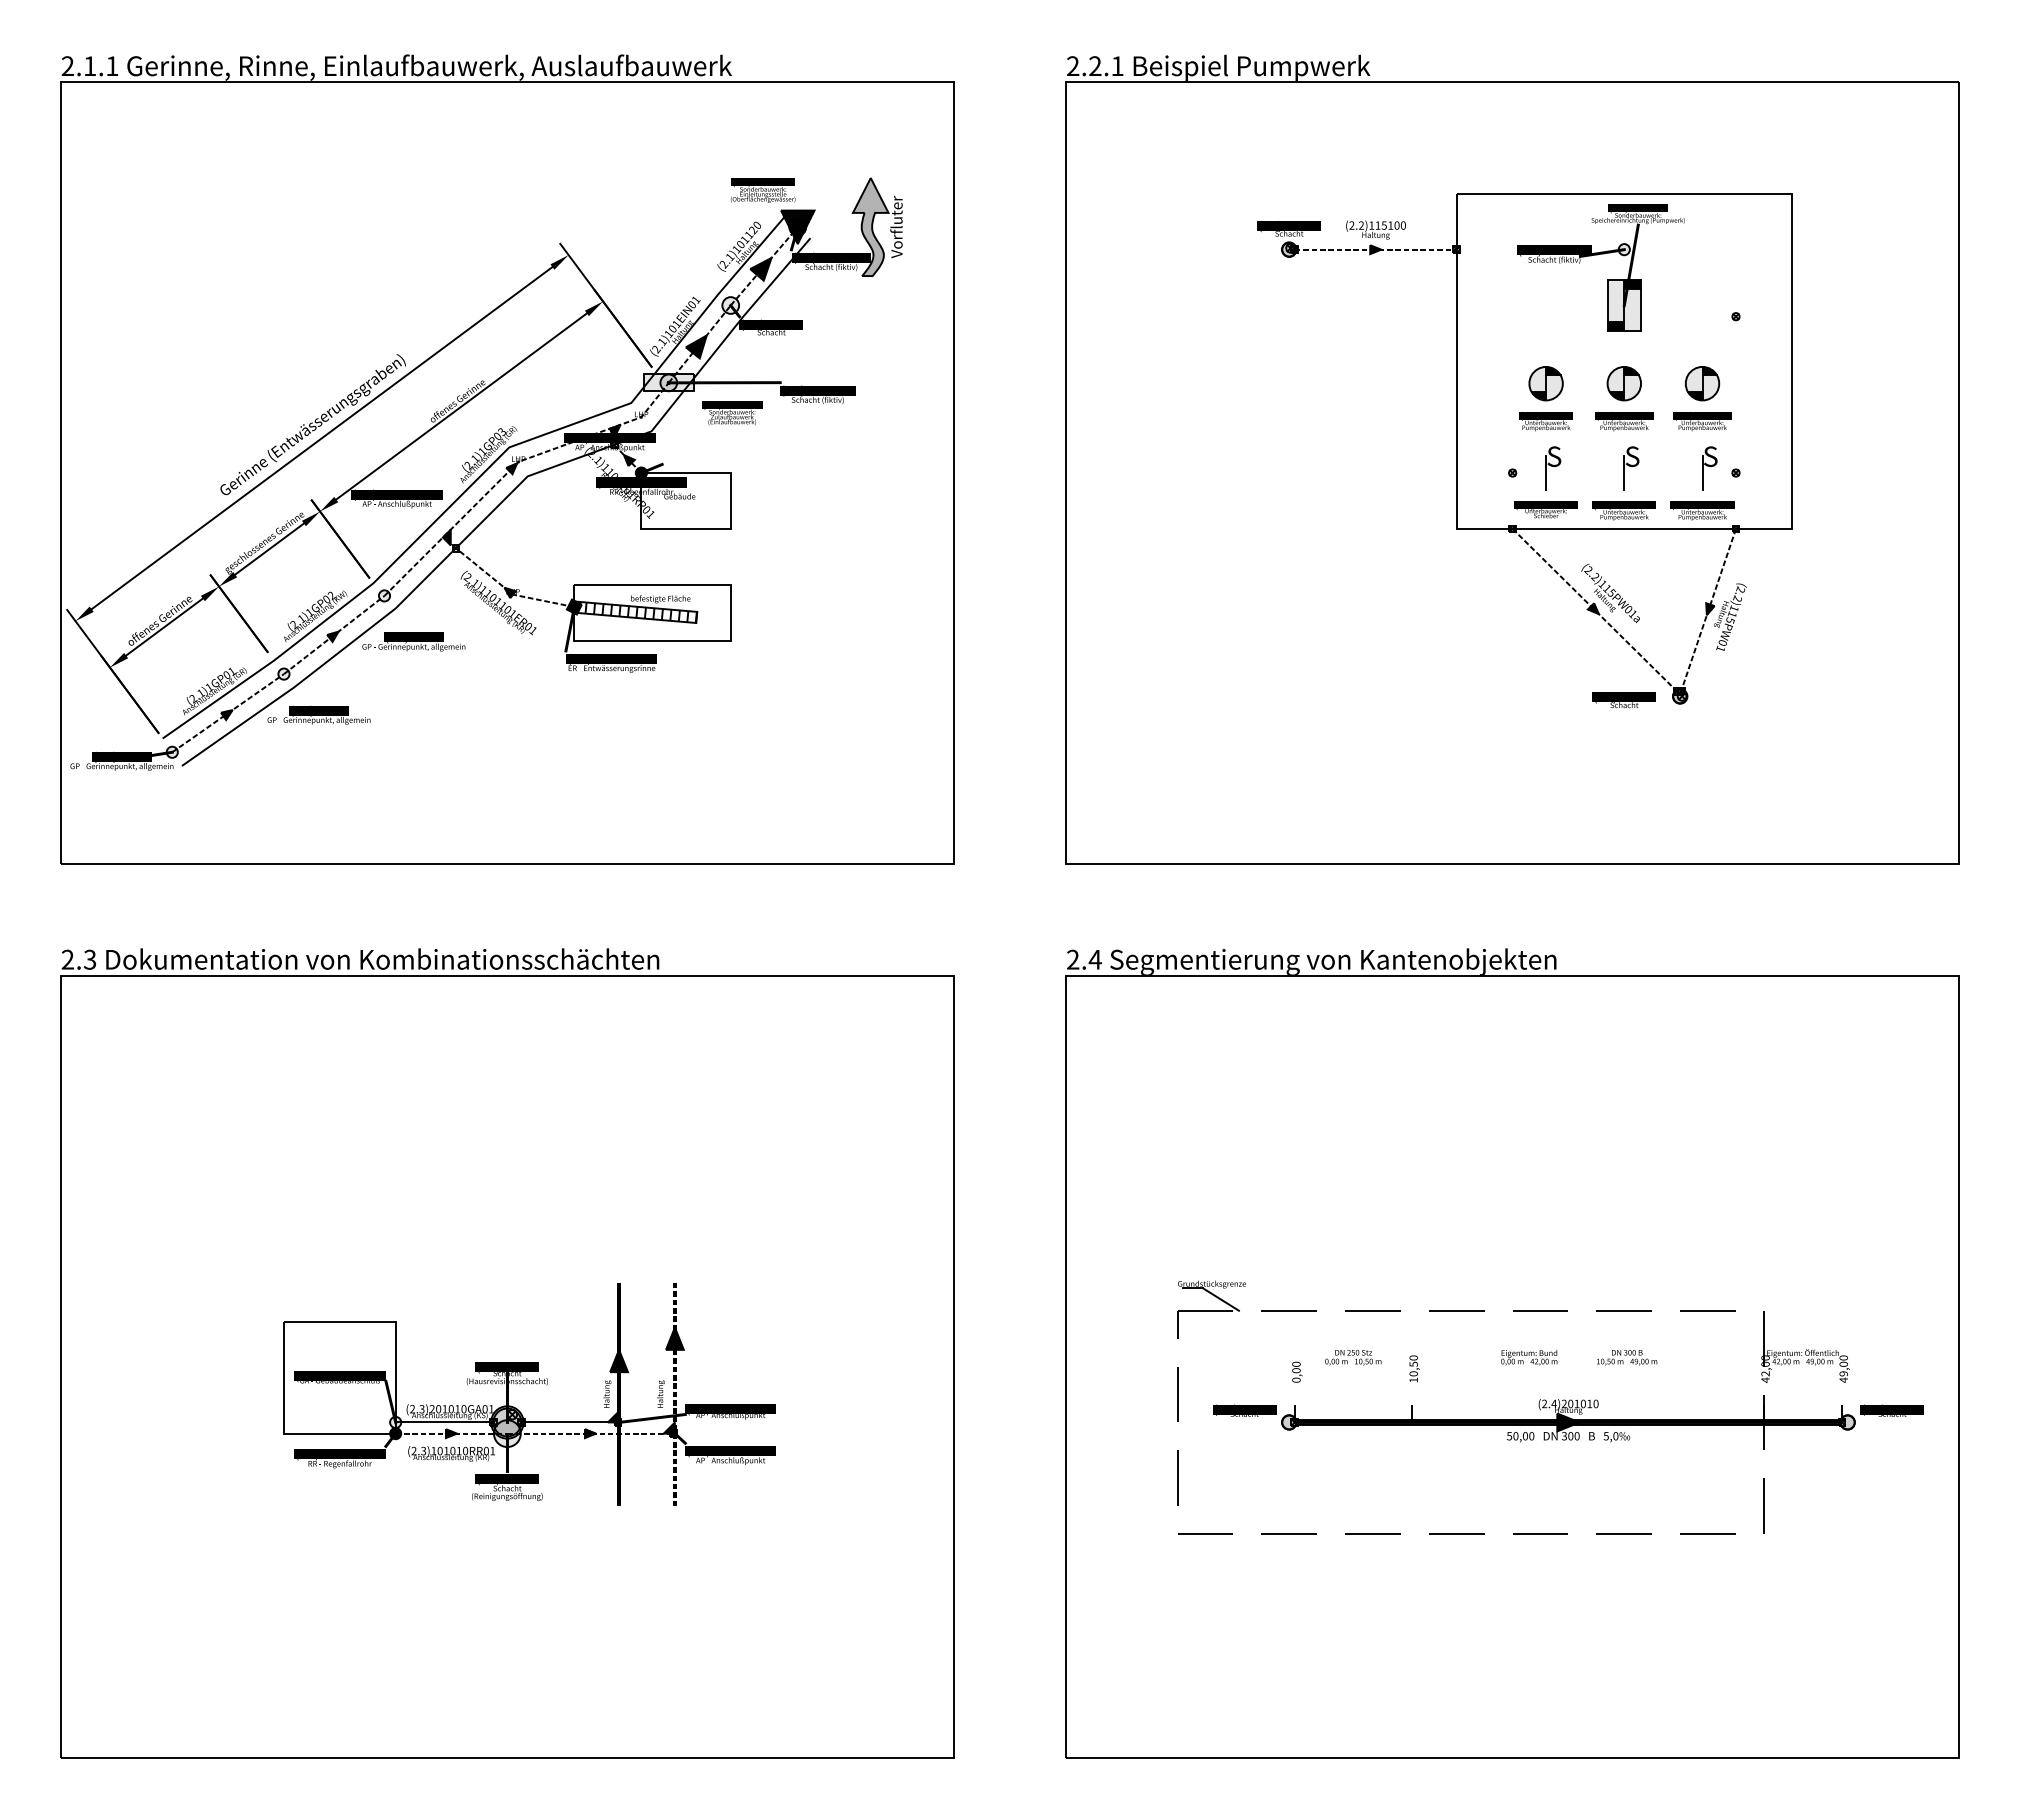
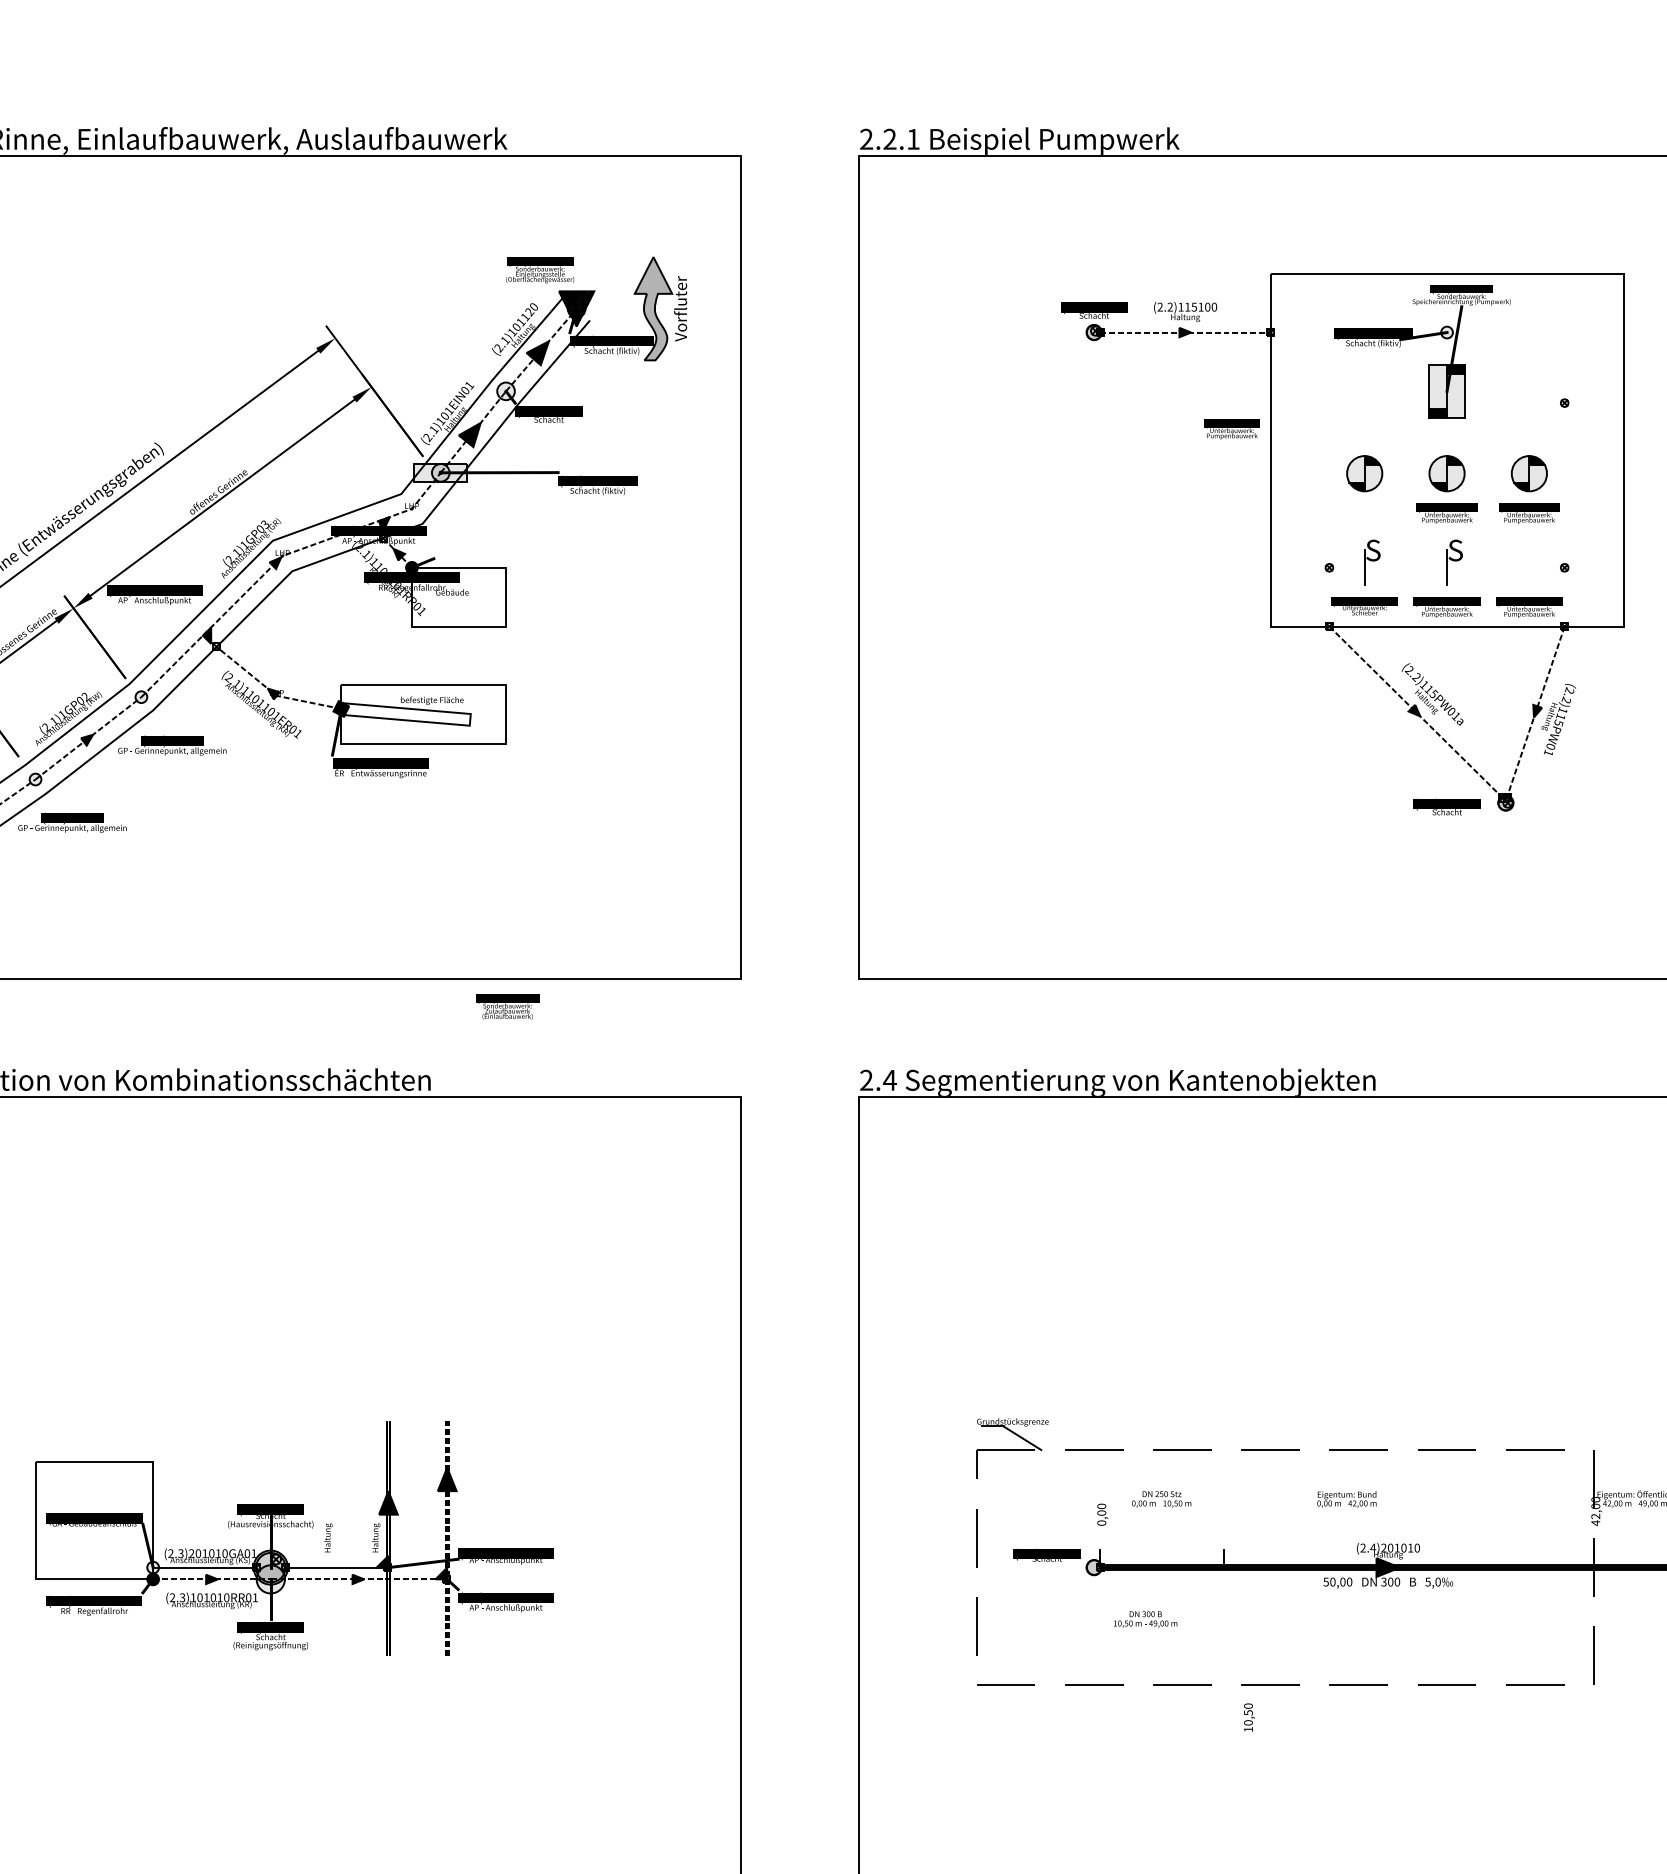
text: (732, 413) -> (507, 1007), moved
text: (1545, 421) -> (1231, 429), moved
part: (1709, 468) -> (1536, 563), removed
hatch: (636, 611) -> (406, 713), removed
text: (1627, 1357) -> (1146, 1619), moved
text: (1414, 1368) -> (1249, 1717), moved
text: (660, 1393) -> (327, 1537), moved

